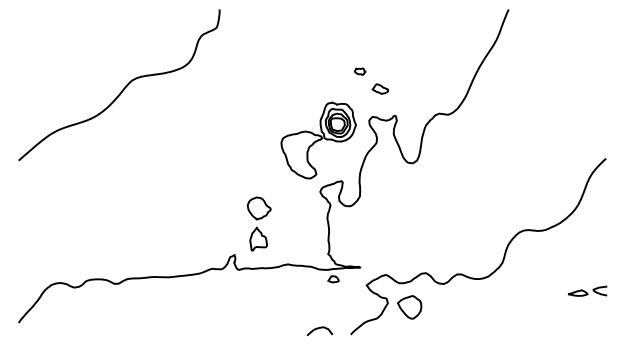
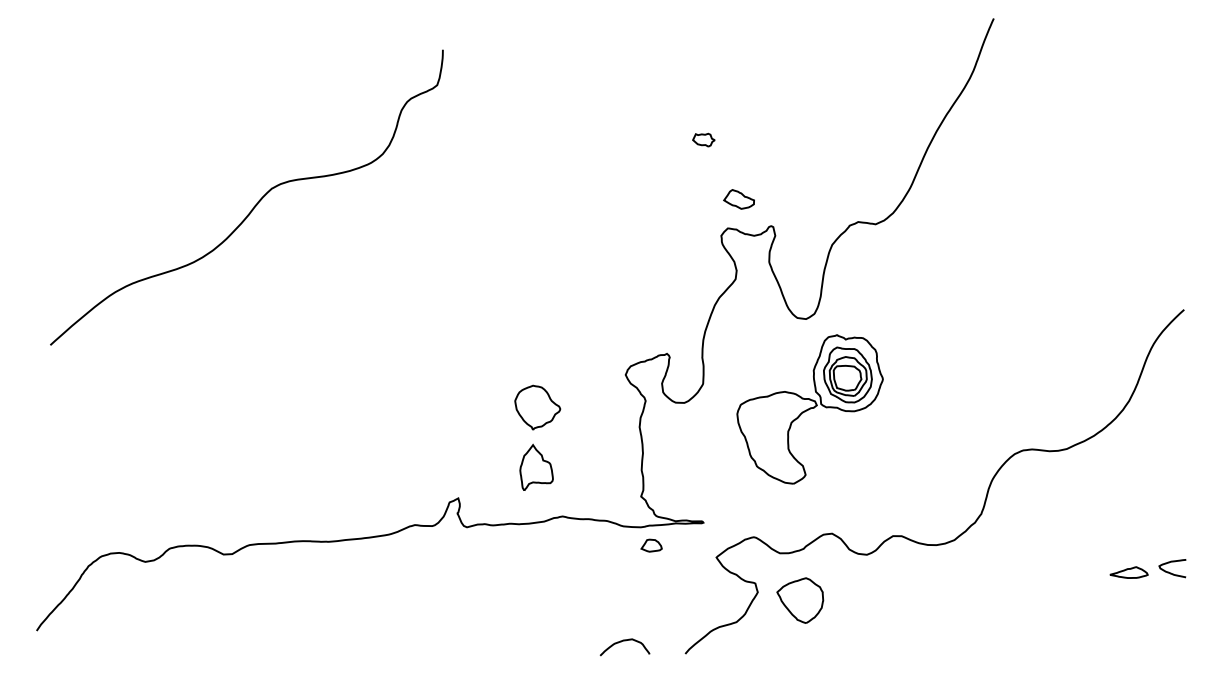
curve: (123, 88) -> (254, 204), moved
part: (379, 88) -> (737, 198), moved
part: (318, 140) -> (809, 409), moved
part: (258, 223) -> (536, 436), moved

